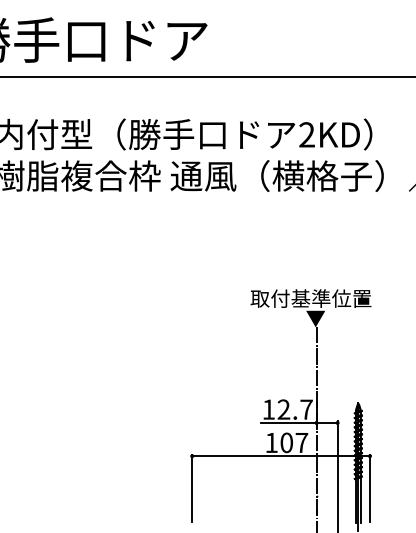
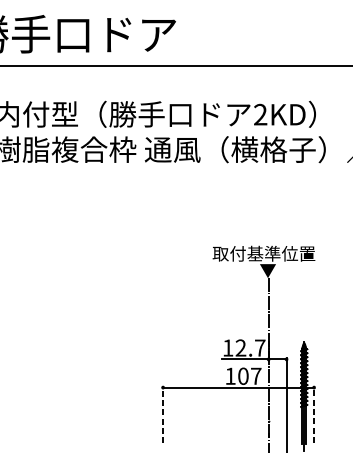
line: (370, 487) -> (314, 414), solid -> dashed
line: (192, 488) -> (163, 415), solid -> dashed

